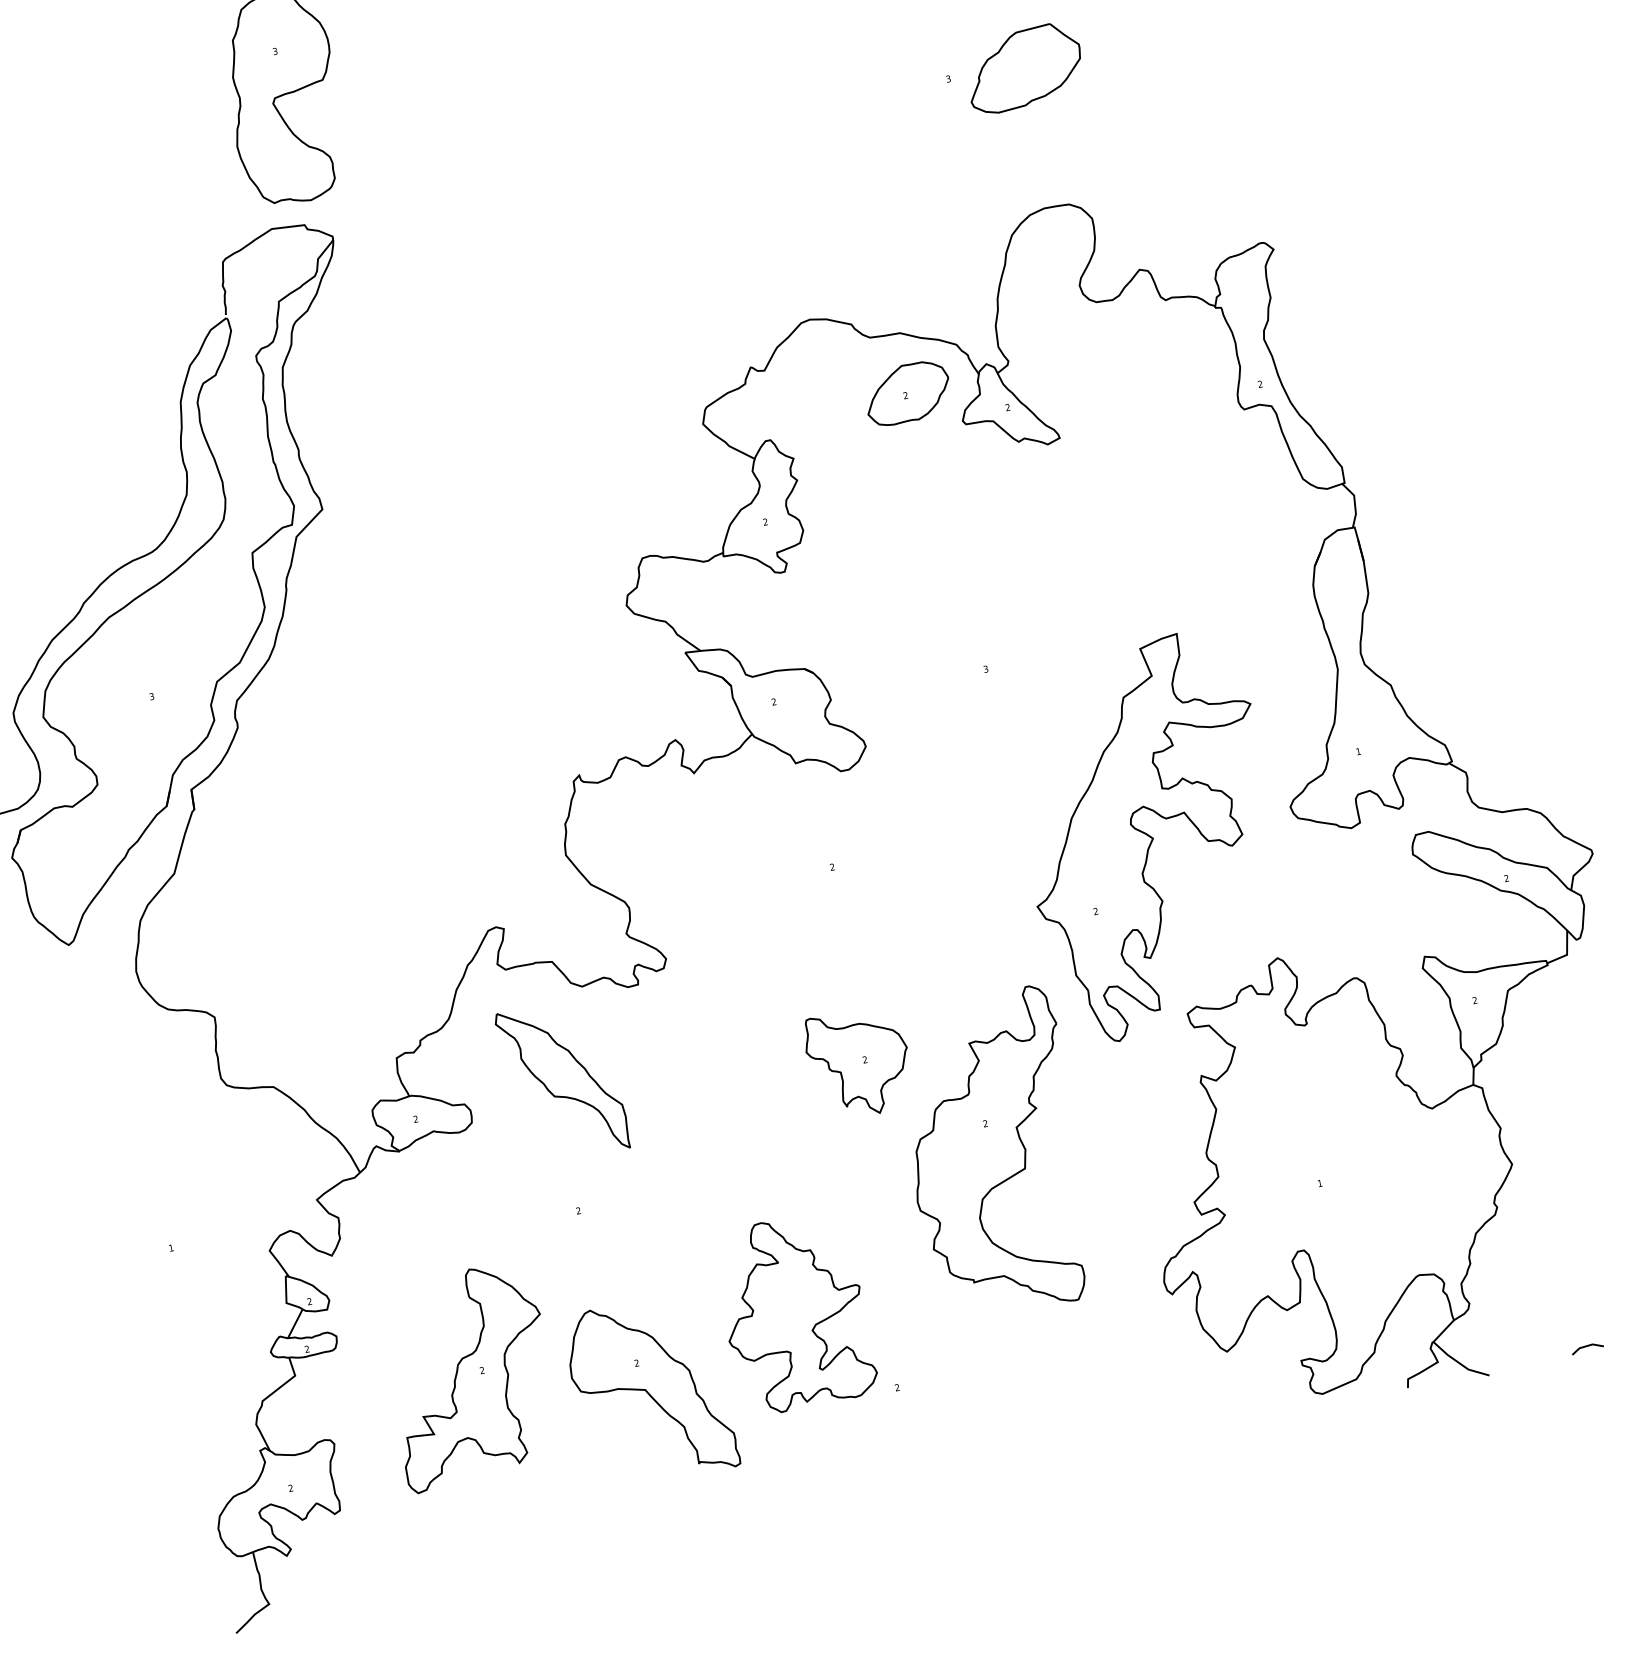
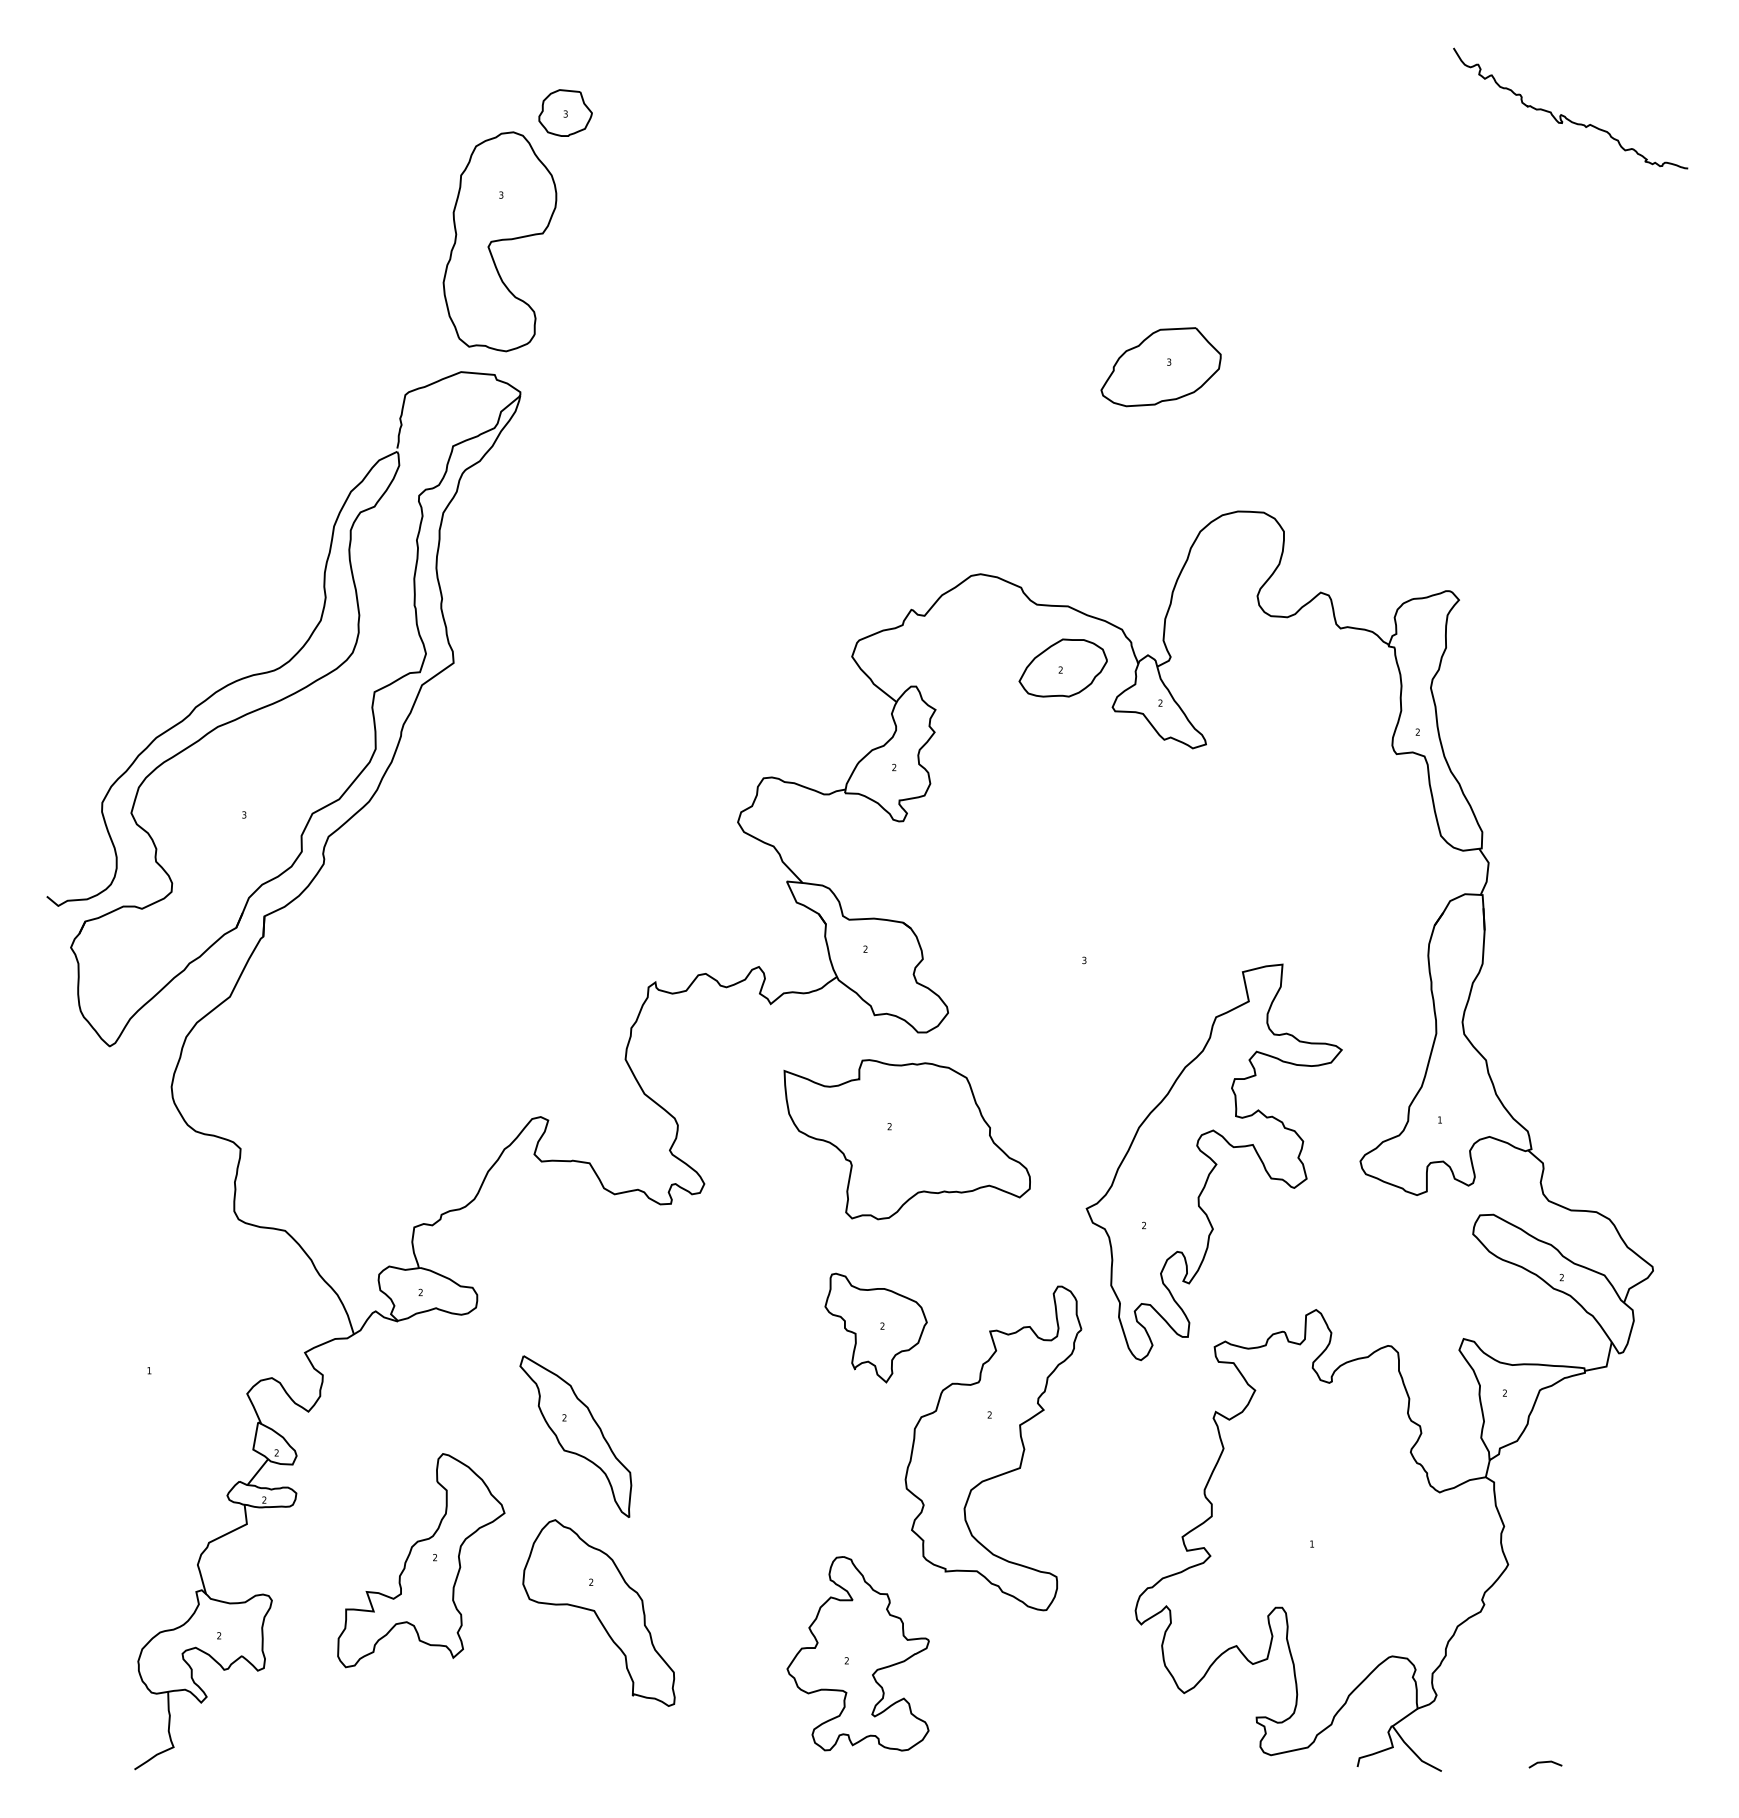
part: (1023, 68) -> (1160, 367), moved
part: (851, 876) -> (906, 1139), added
part: (562, 1080) -> (575, 1436), moved
part: (793, 1312) -> (857, 1653), moved

